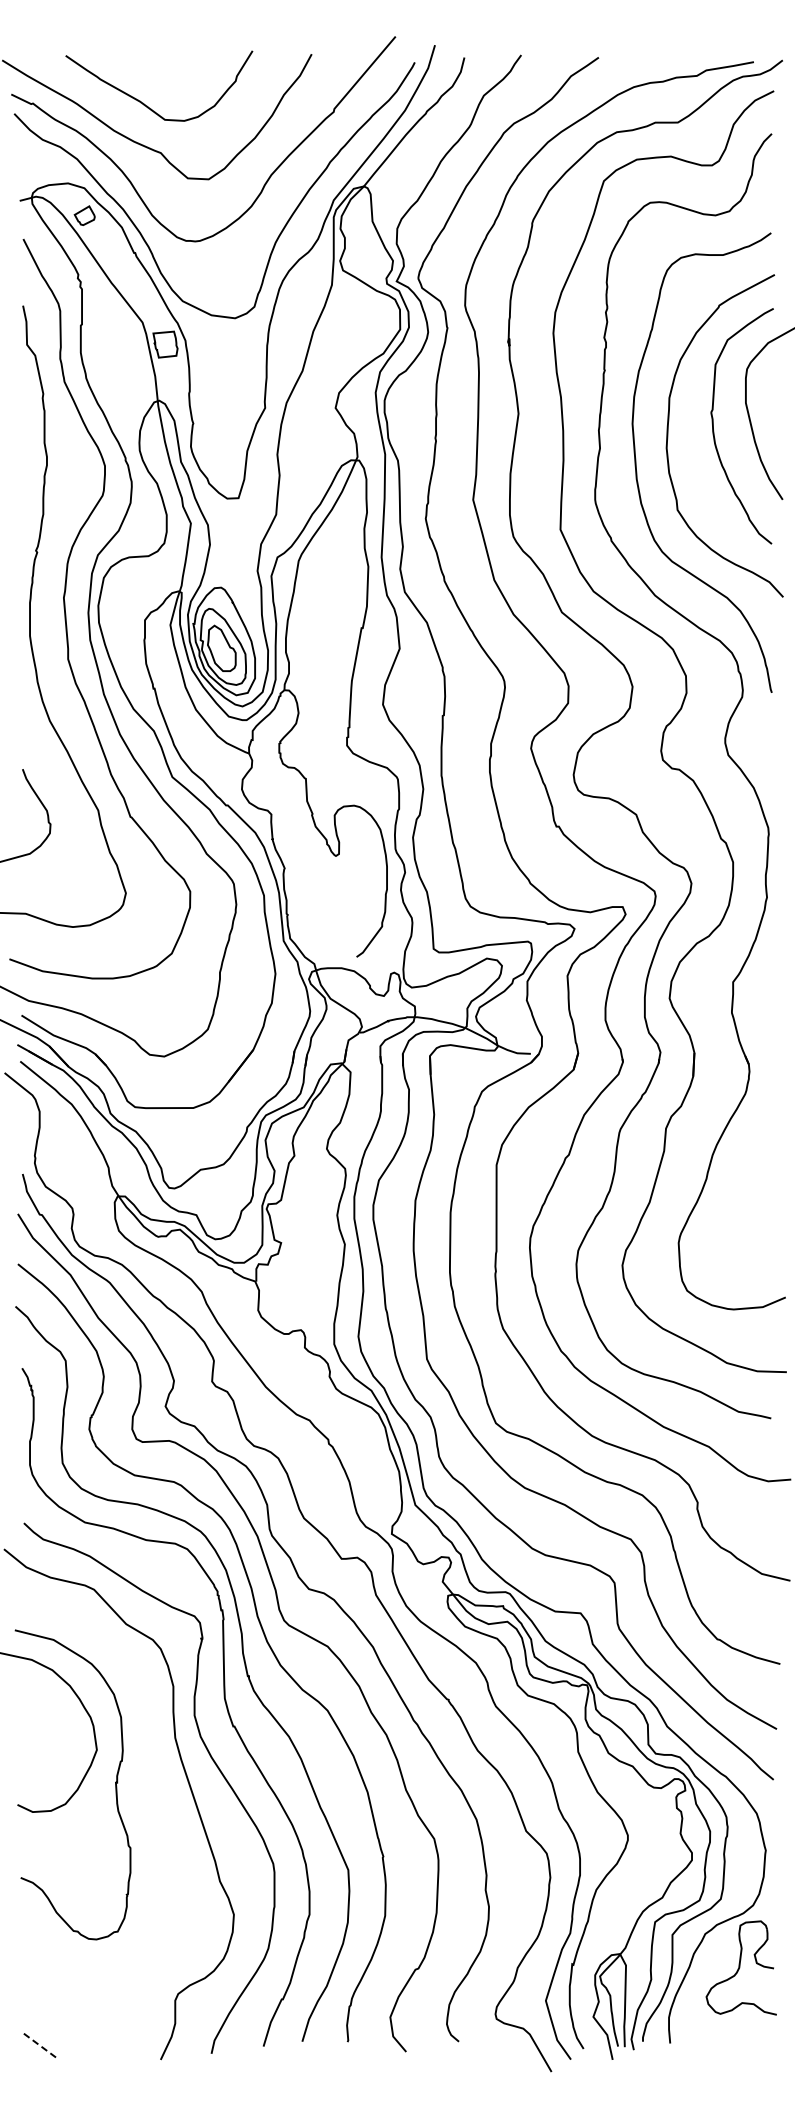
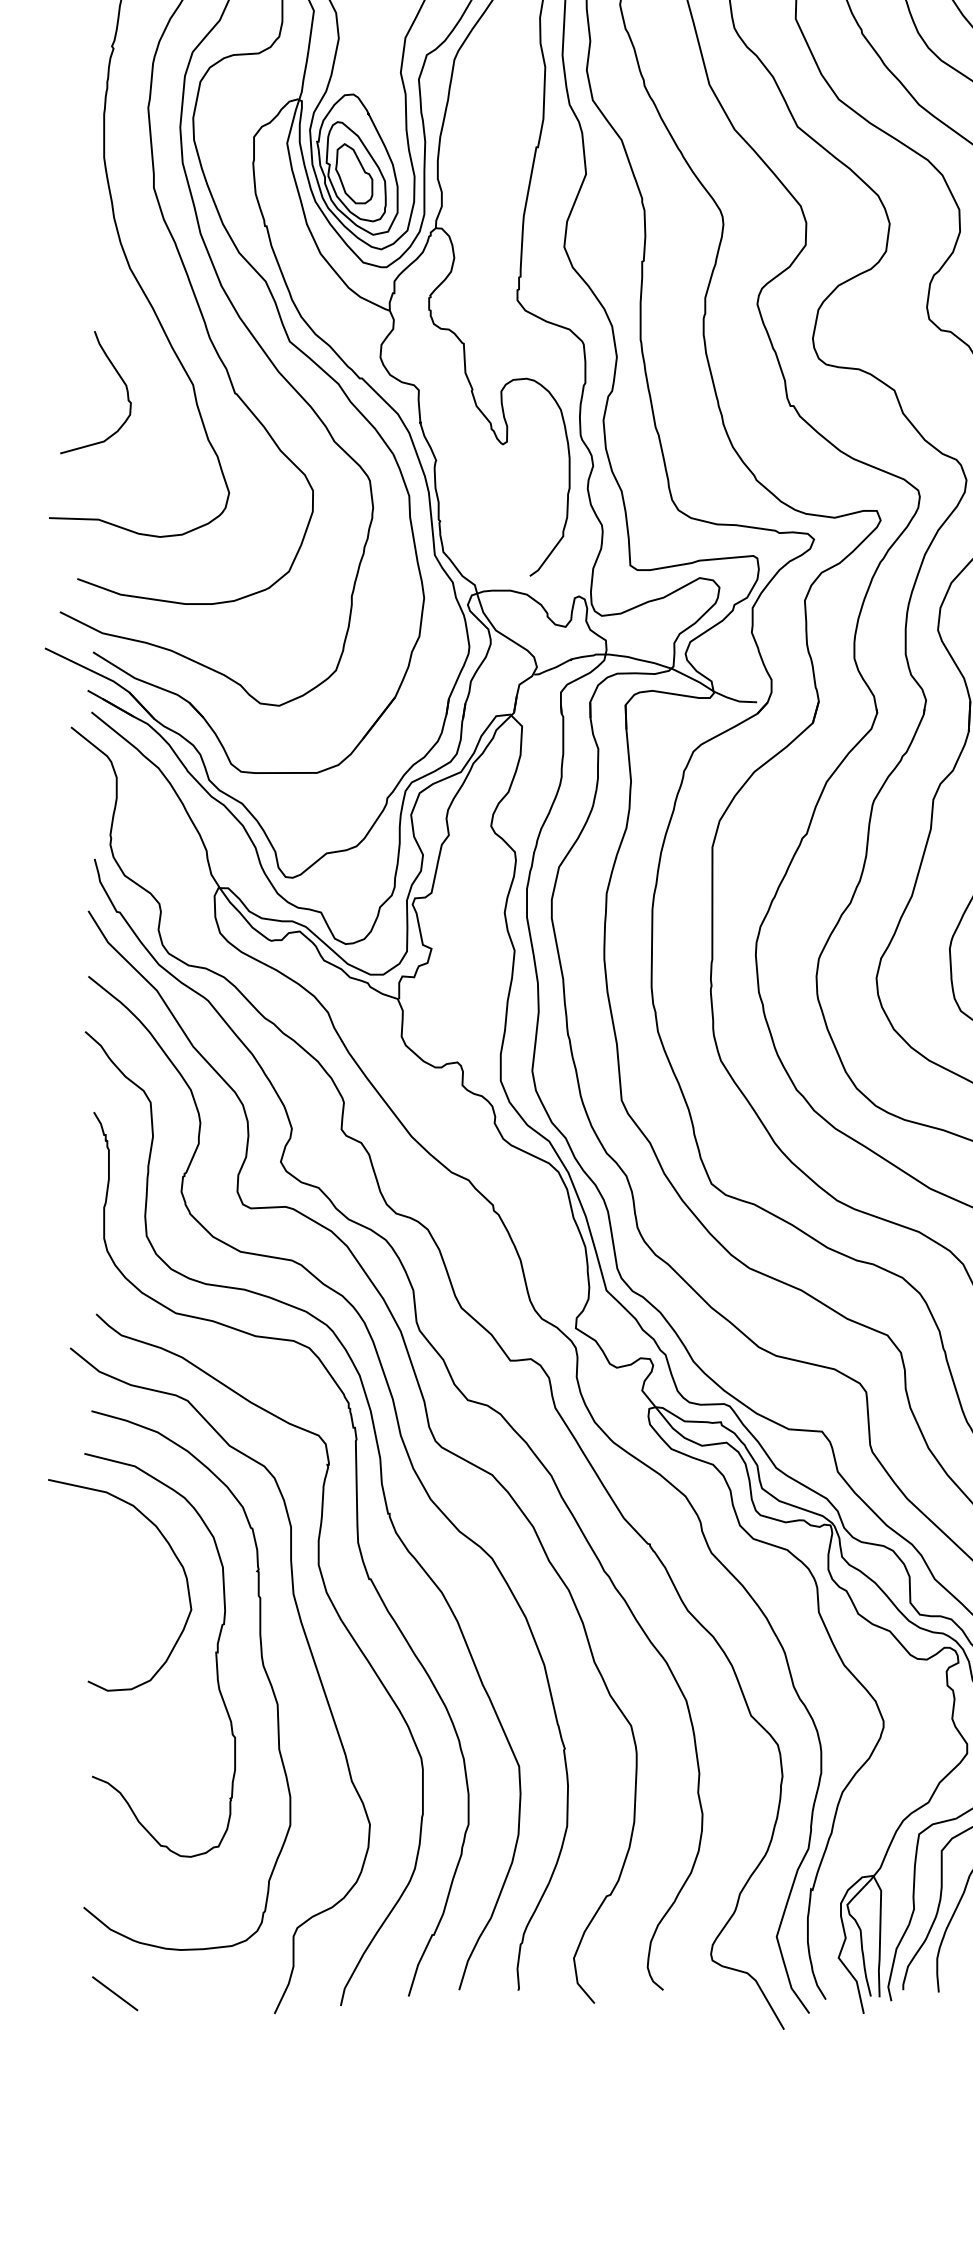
curve: (150, 1790) -> (261, 1662), added
line: (38, 2044) -> (115, 1993), dashed -> solid

